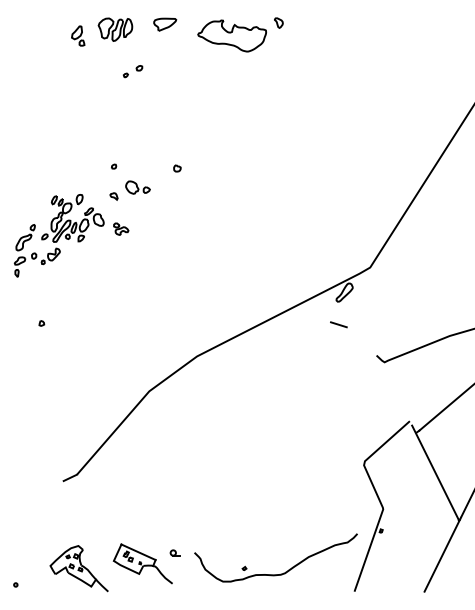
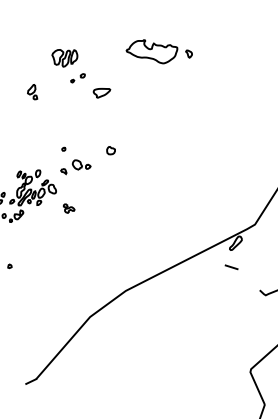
part: (278, 22) -> (188, 53), moved
part: (165, 24) -> (102, 93), moved
part: (115, 29) -> (64, 58), moved
part: (78, 35) -> (32, 91), moved
part: (177, 168) -> (111, 150), size x1.6
part: (121, 228) -> (69, 208), moved

